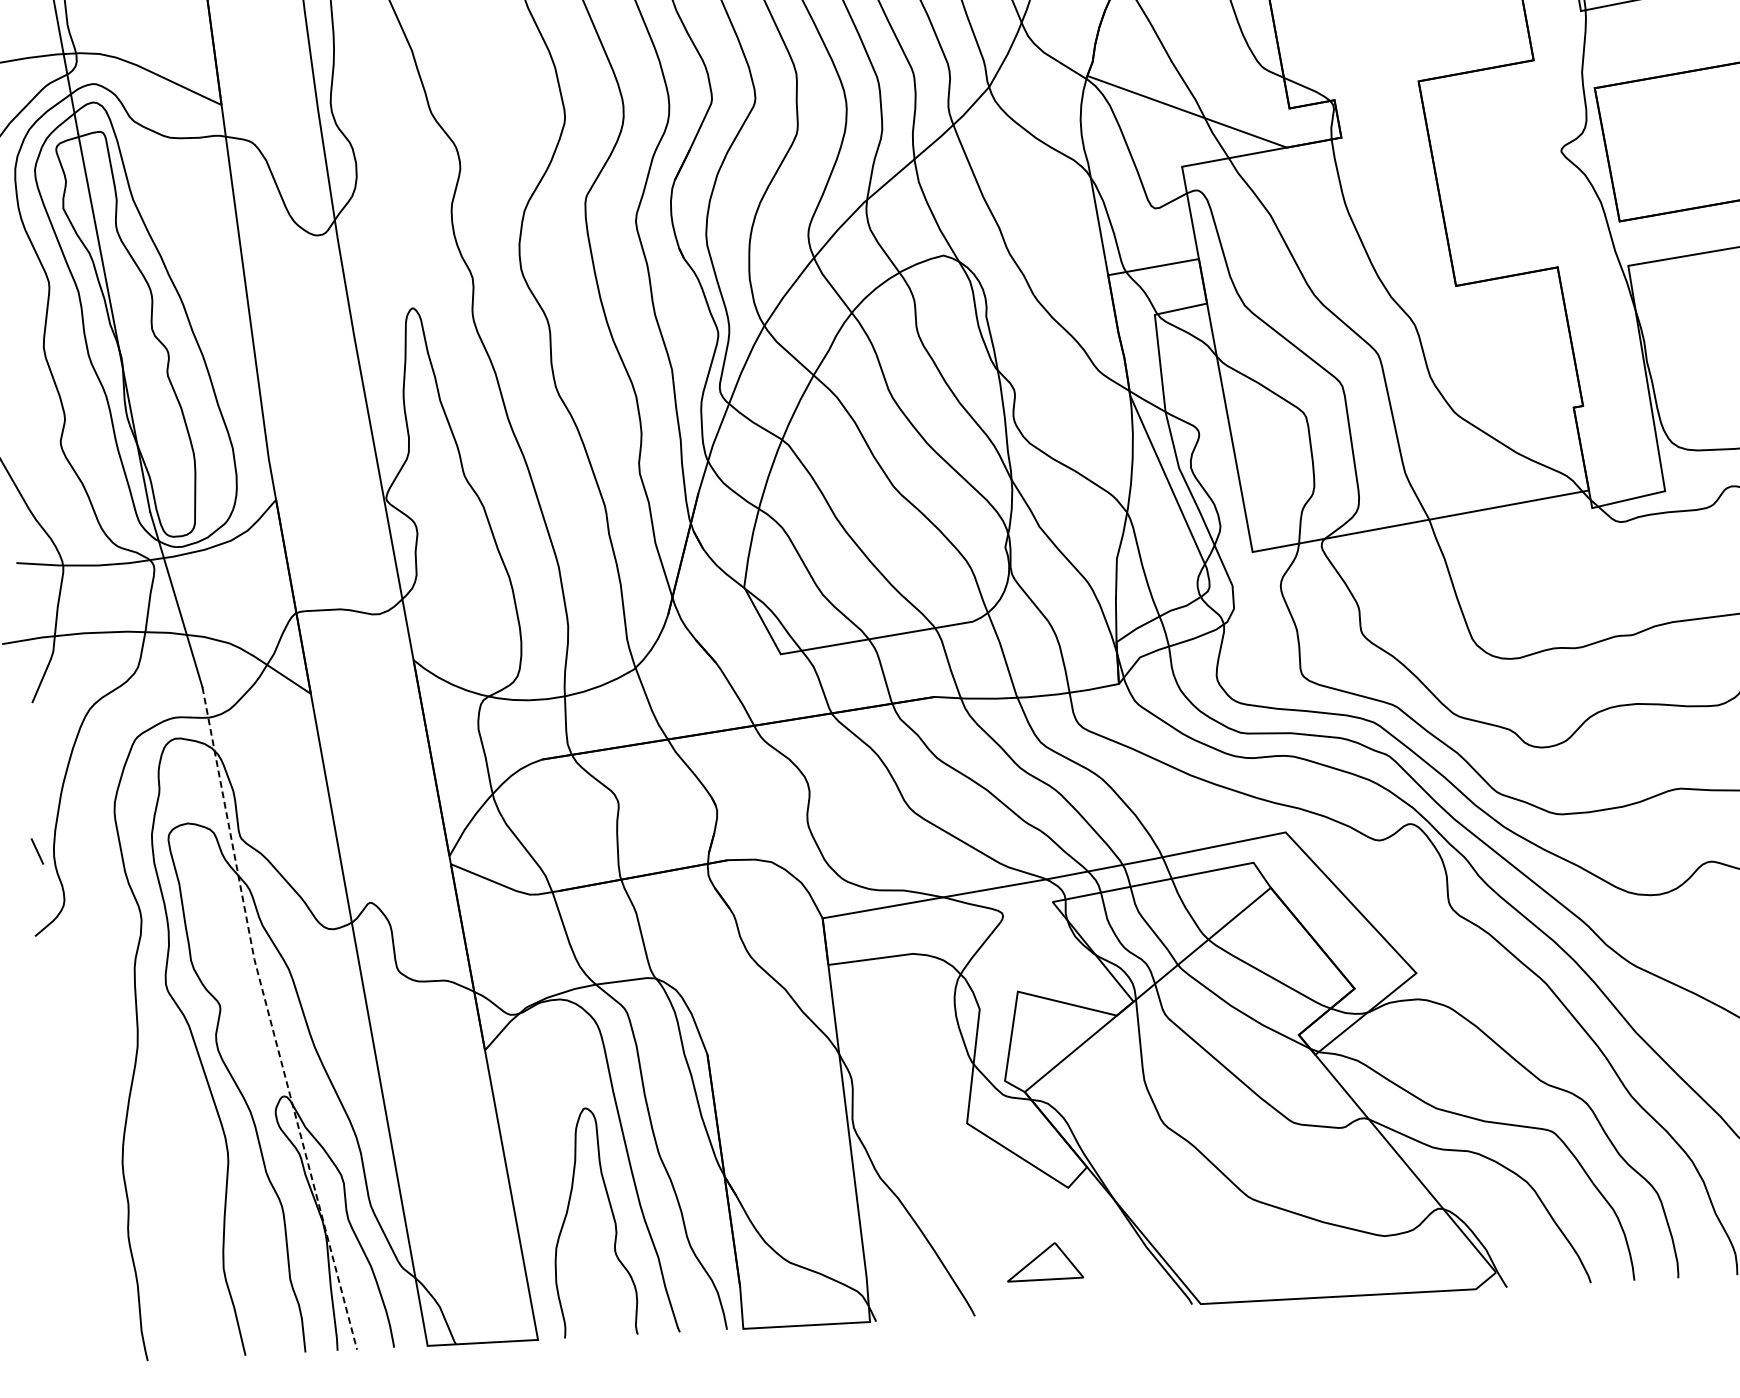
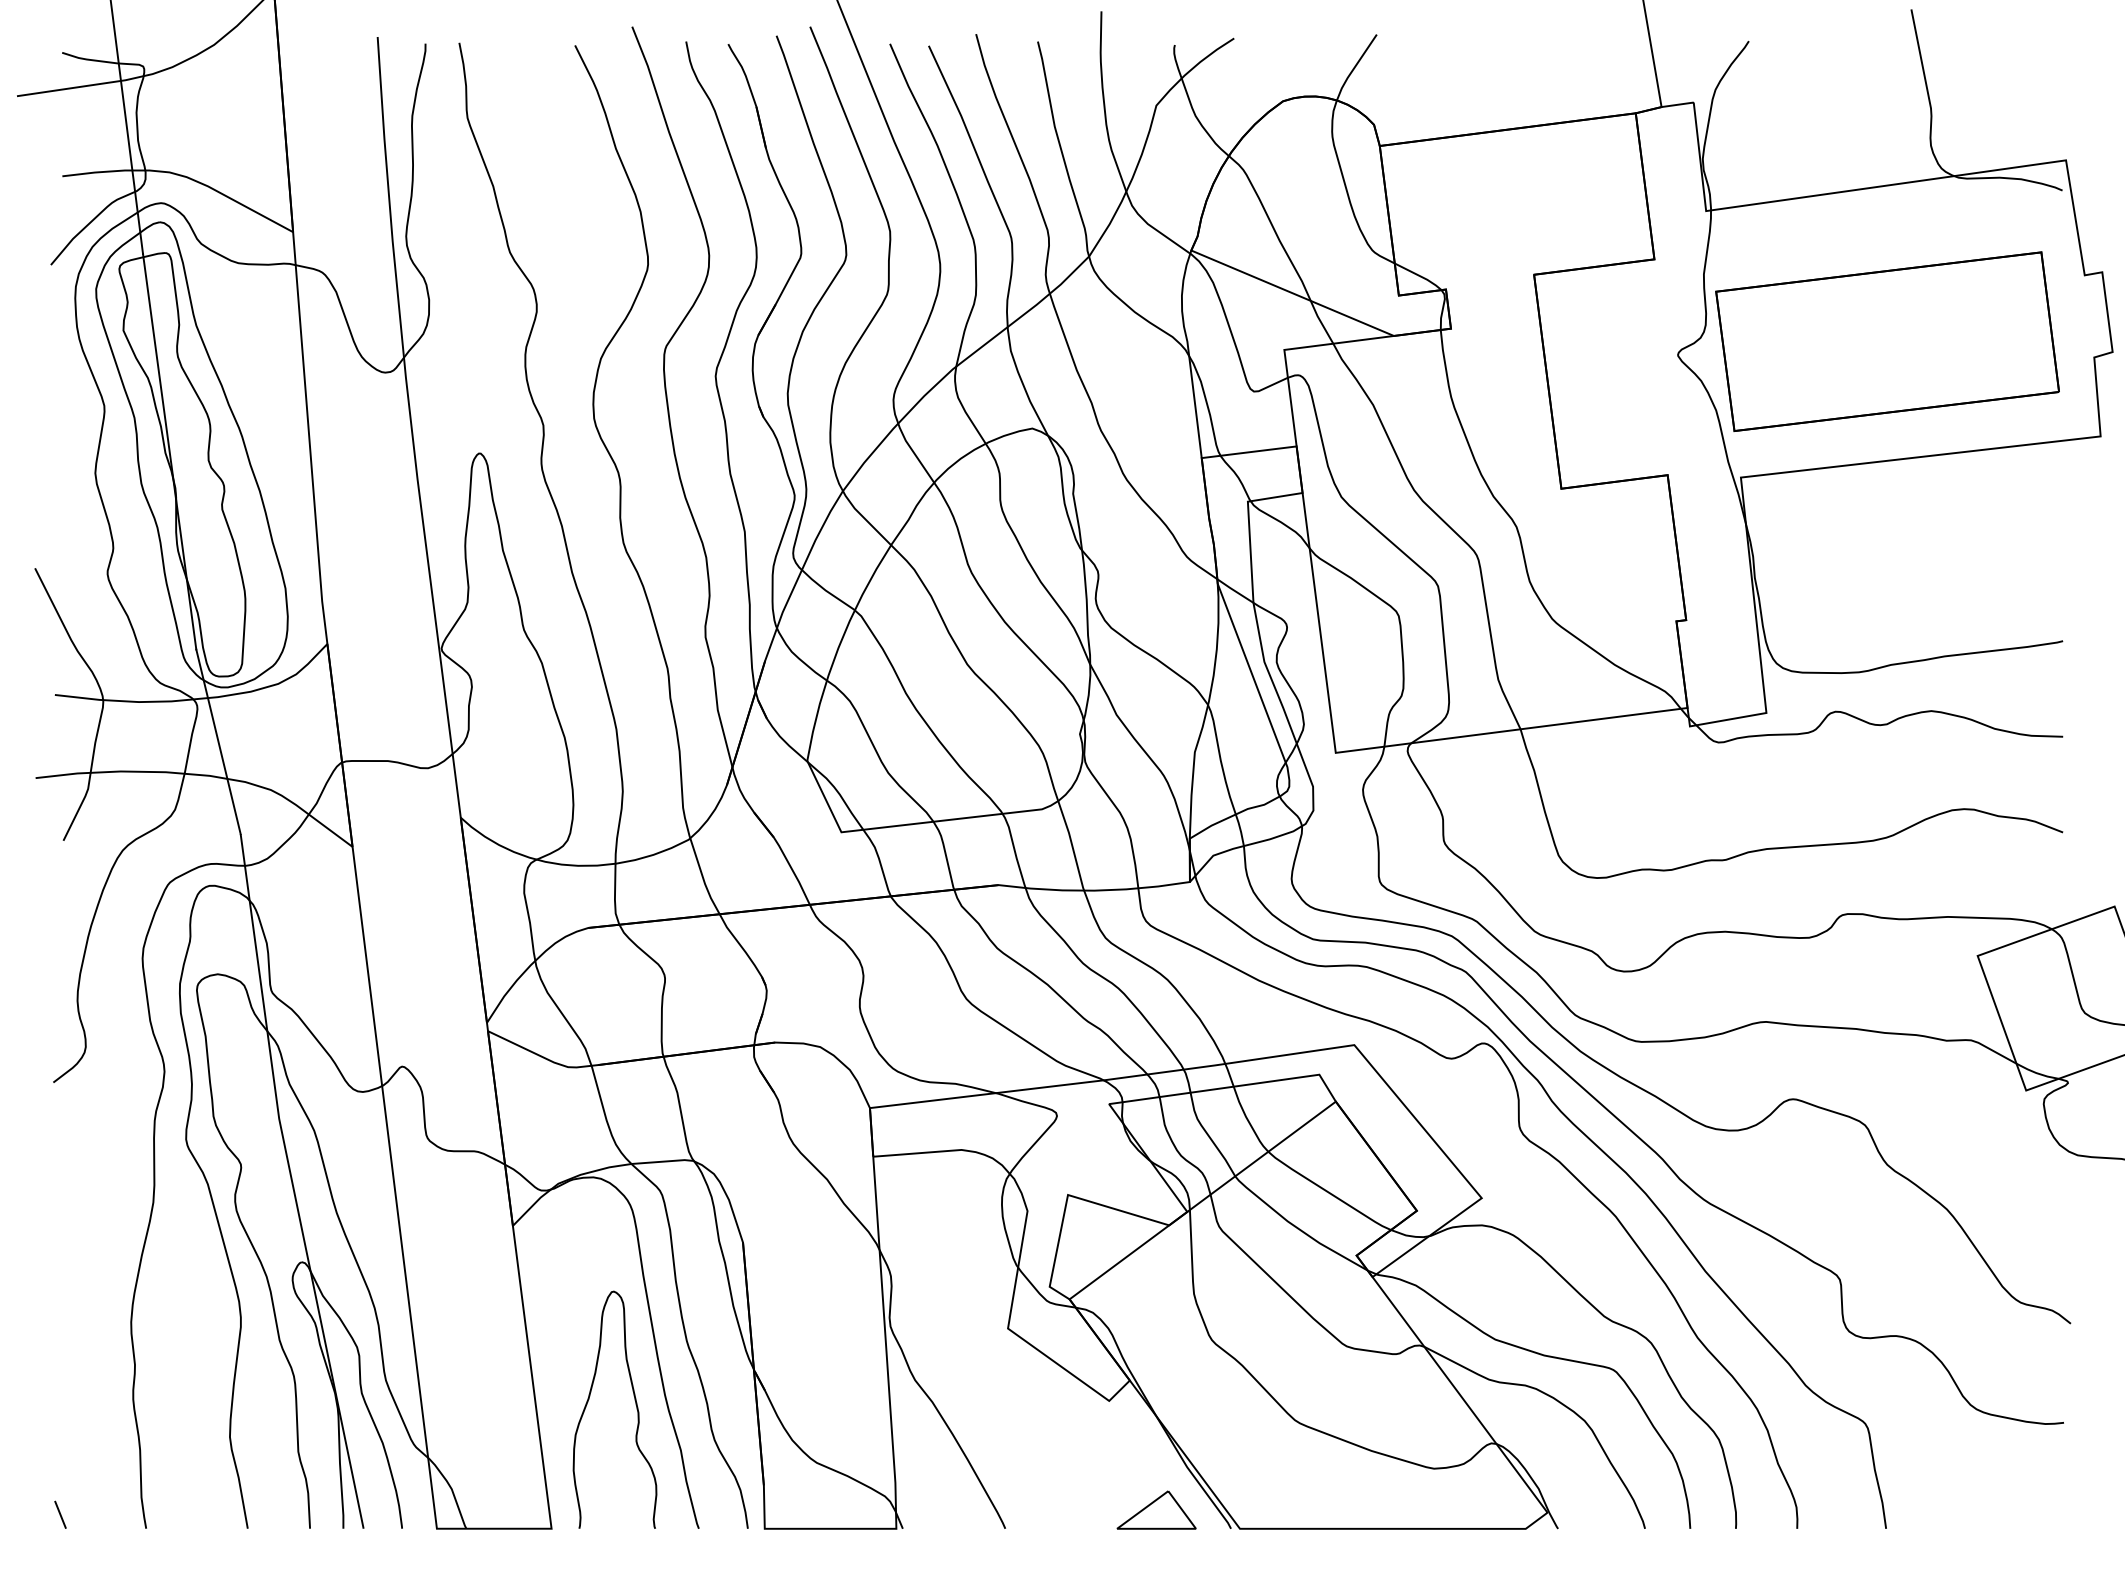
line: (37, 851) -> (60, 1514), moved
line: (270, 1020) -> (292, 1182), dashed -> solid
part: (1044, 1261) -> (1156, 1509), moved

